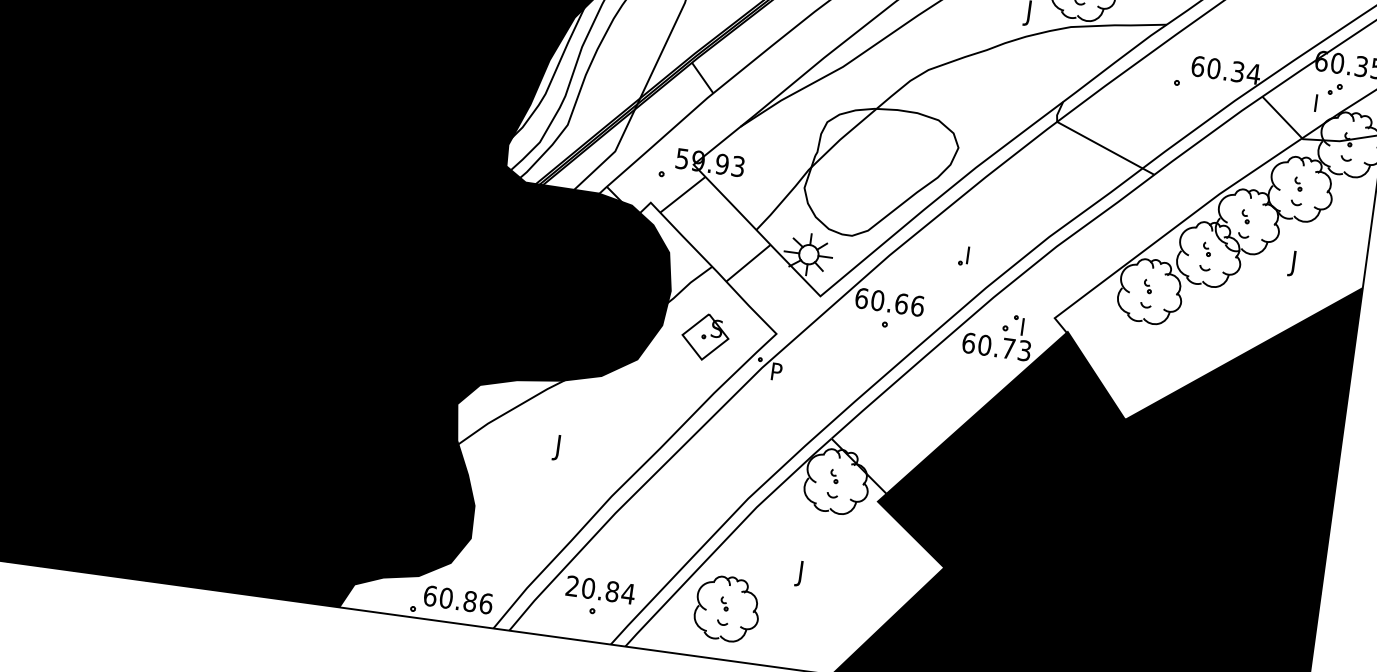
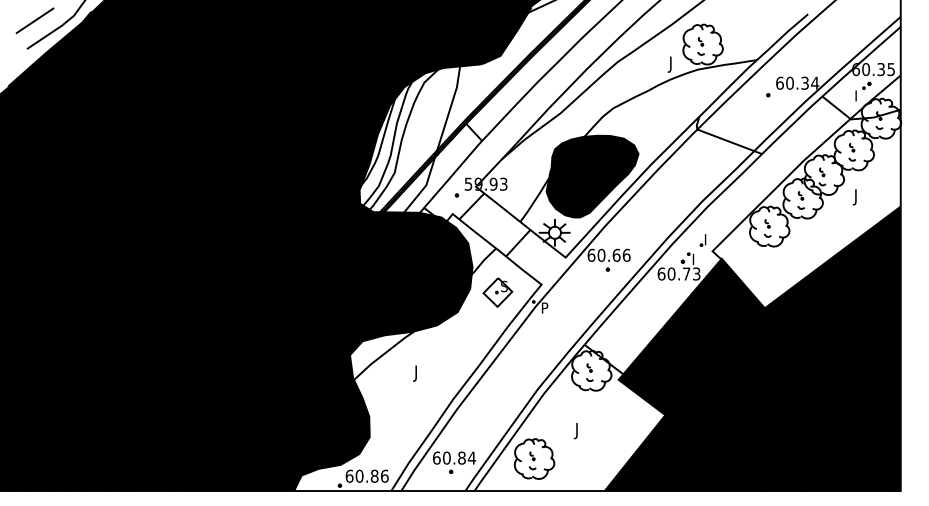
fill: (880, 173) -> (592, 176), added
part: (963, 255) -> (702, 240), moved
text: (572, 585) -> (436, 457), 20.84 -> 60.84

